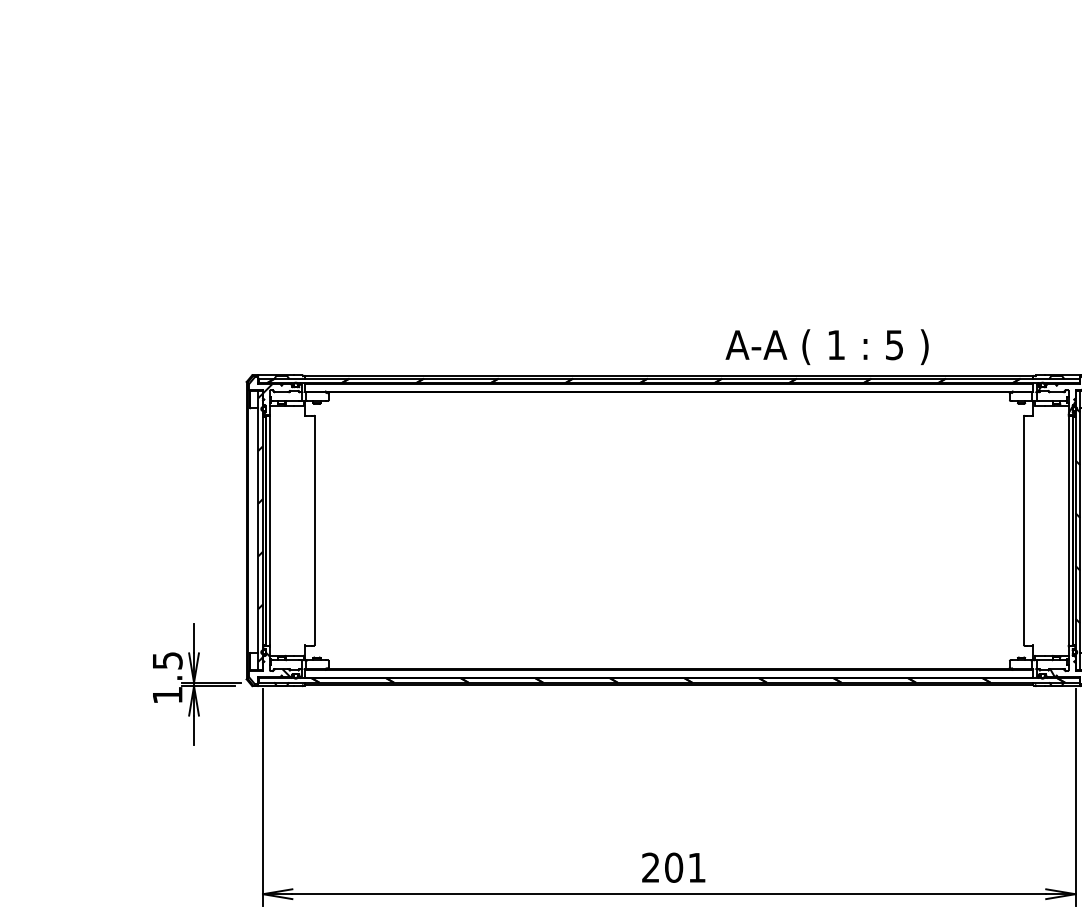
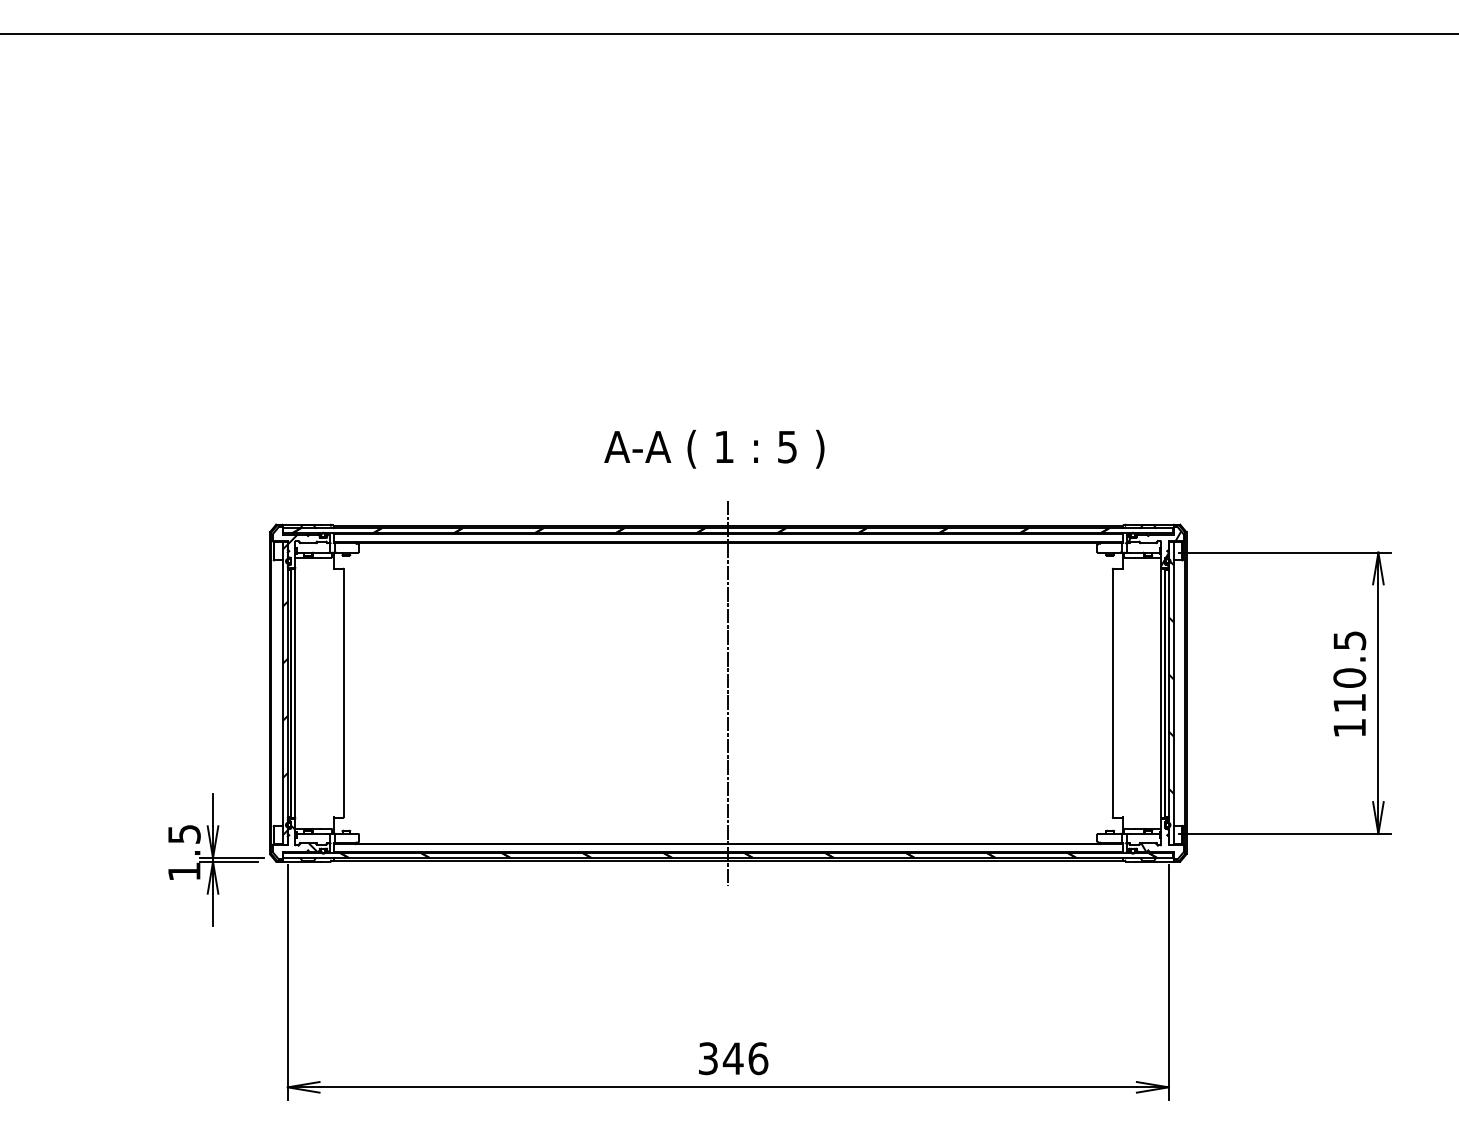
text: (827, 346) -> (714, 448), moved
line: (669, 529) -> (728, 692), added
text: (674, 867) -> (733, 1058), 201 -> 346

